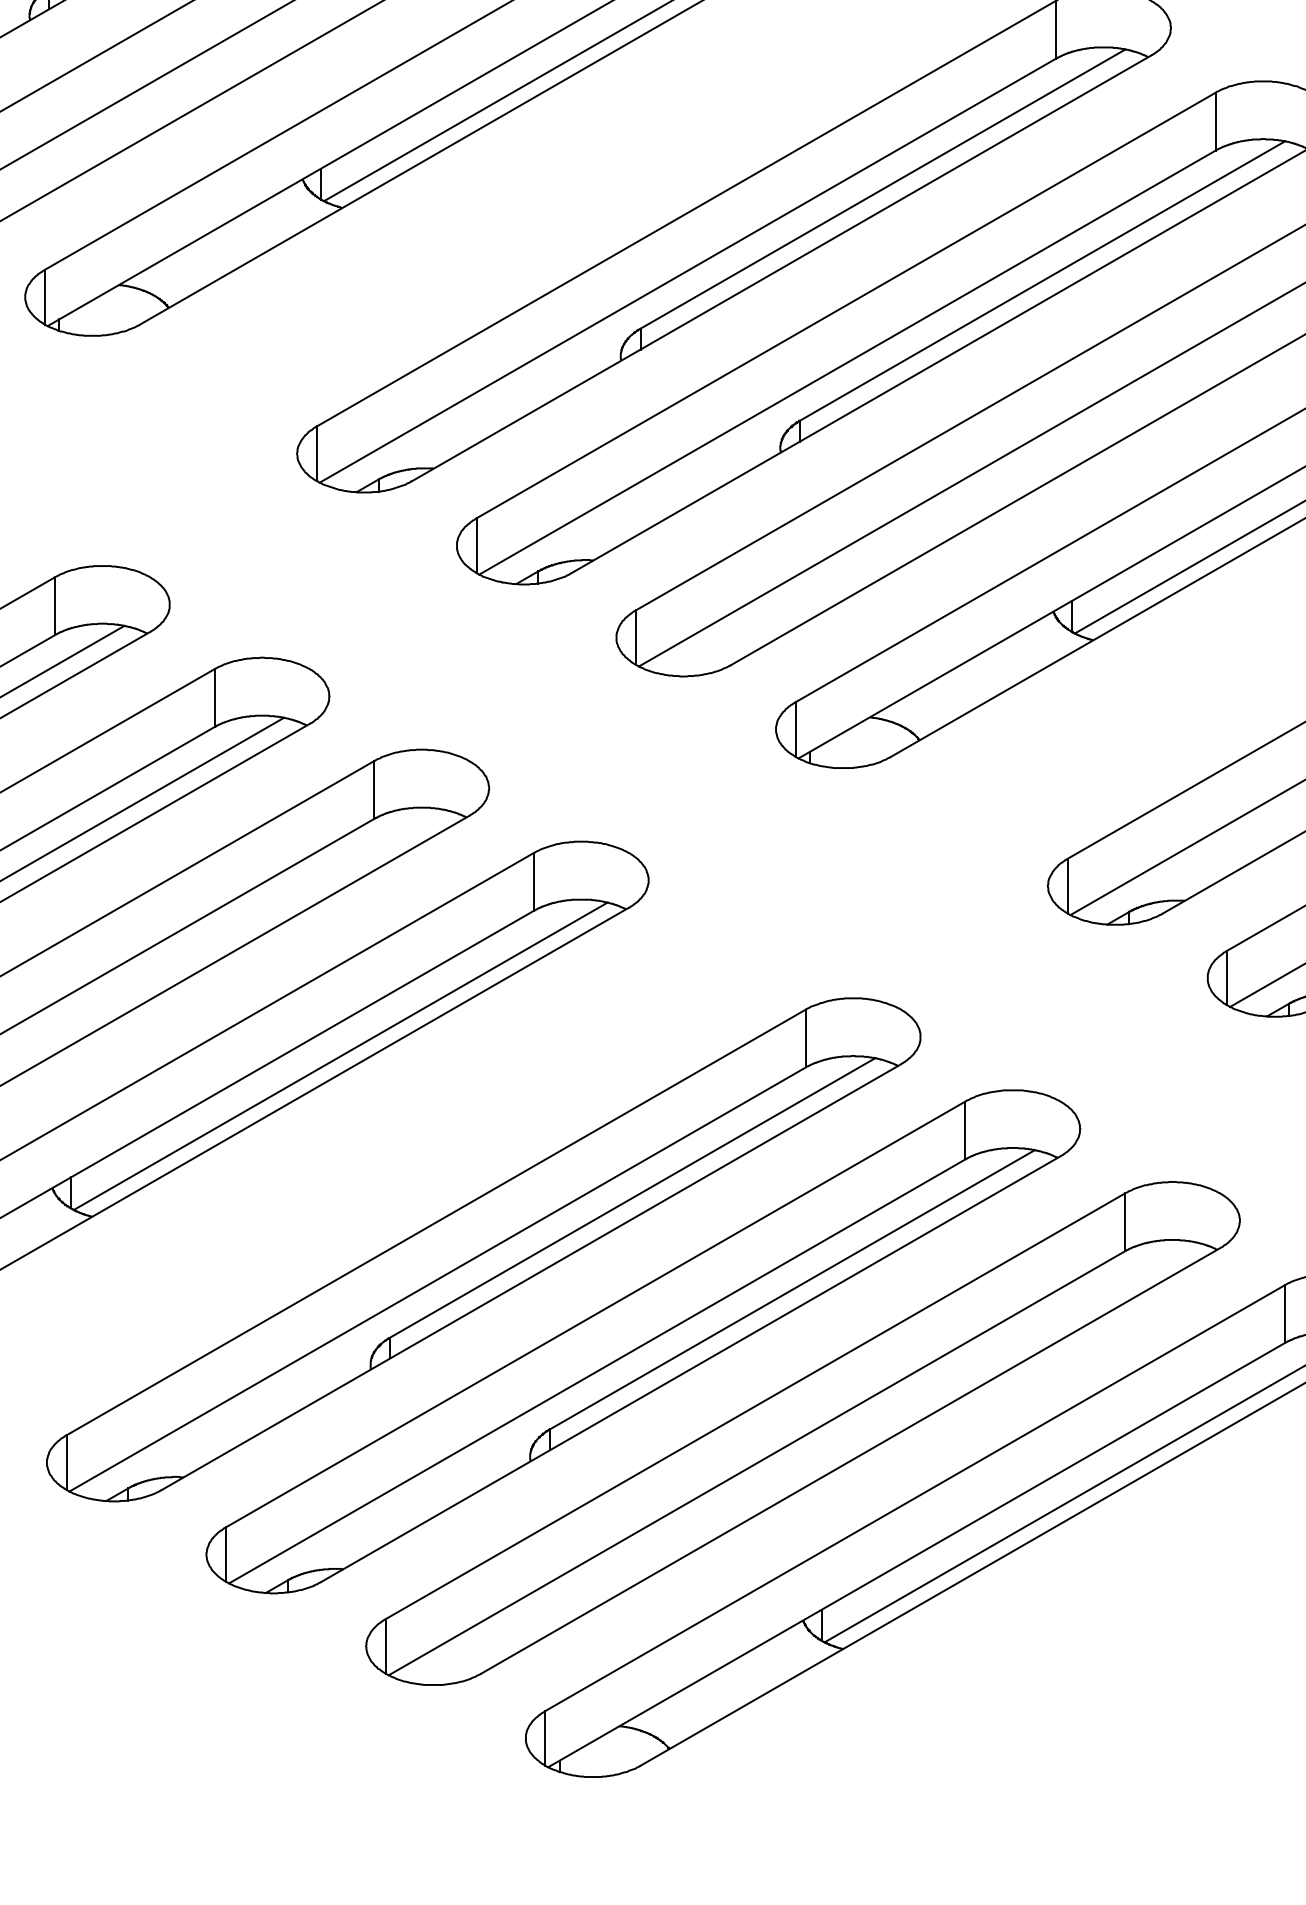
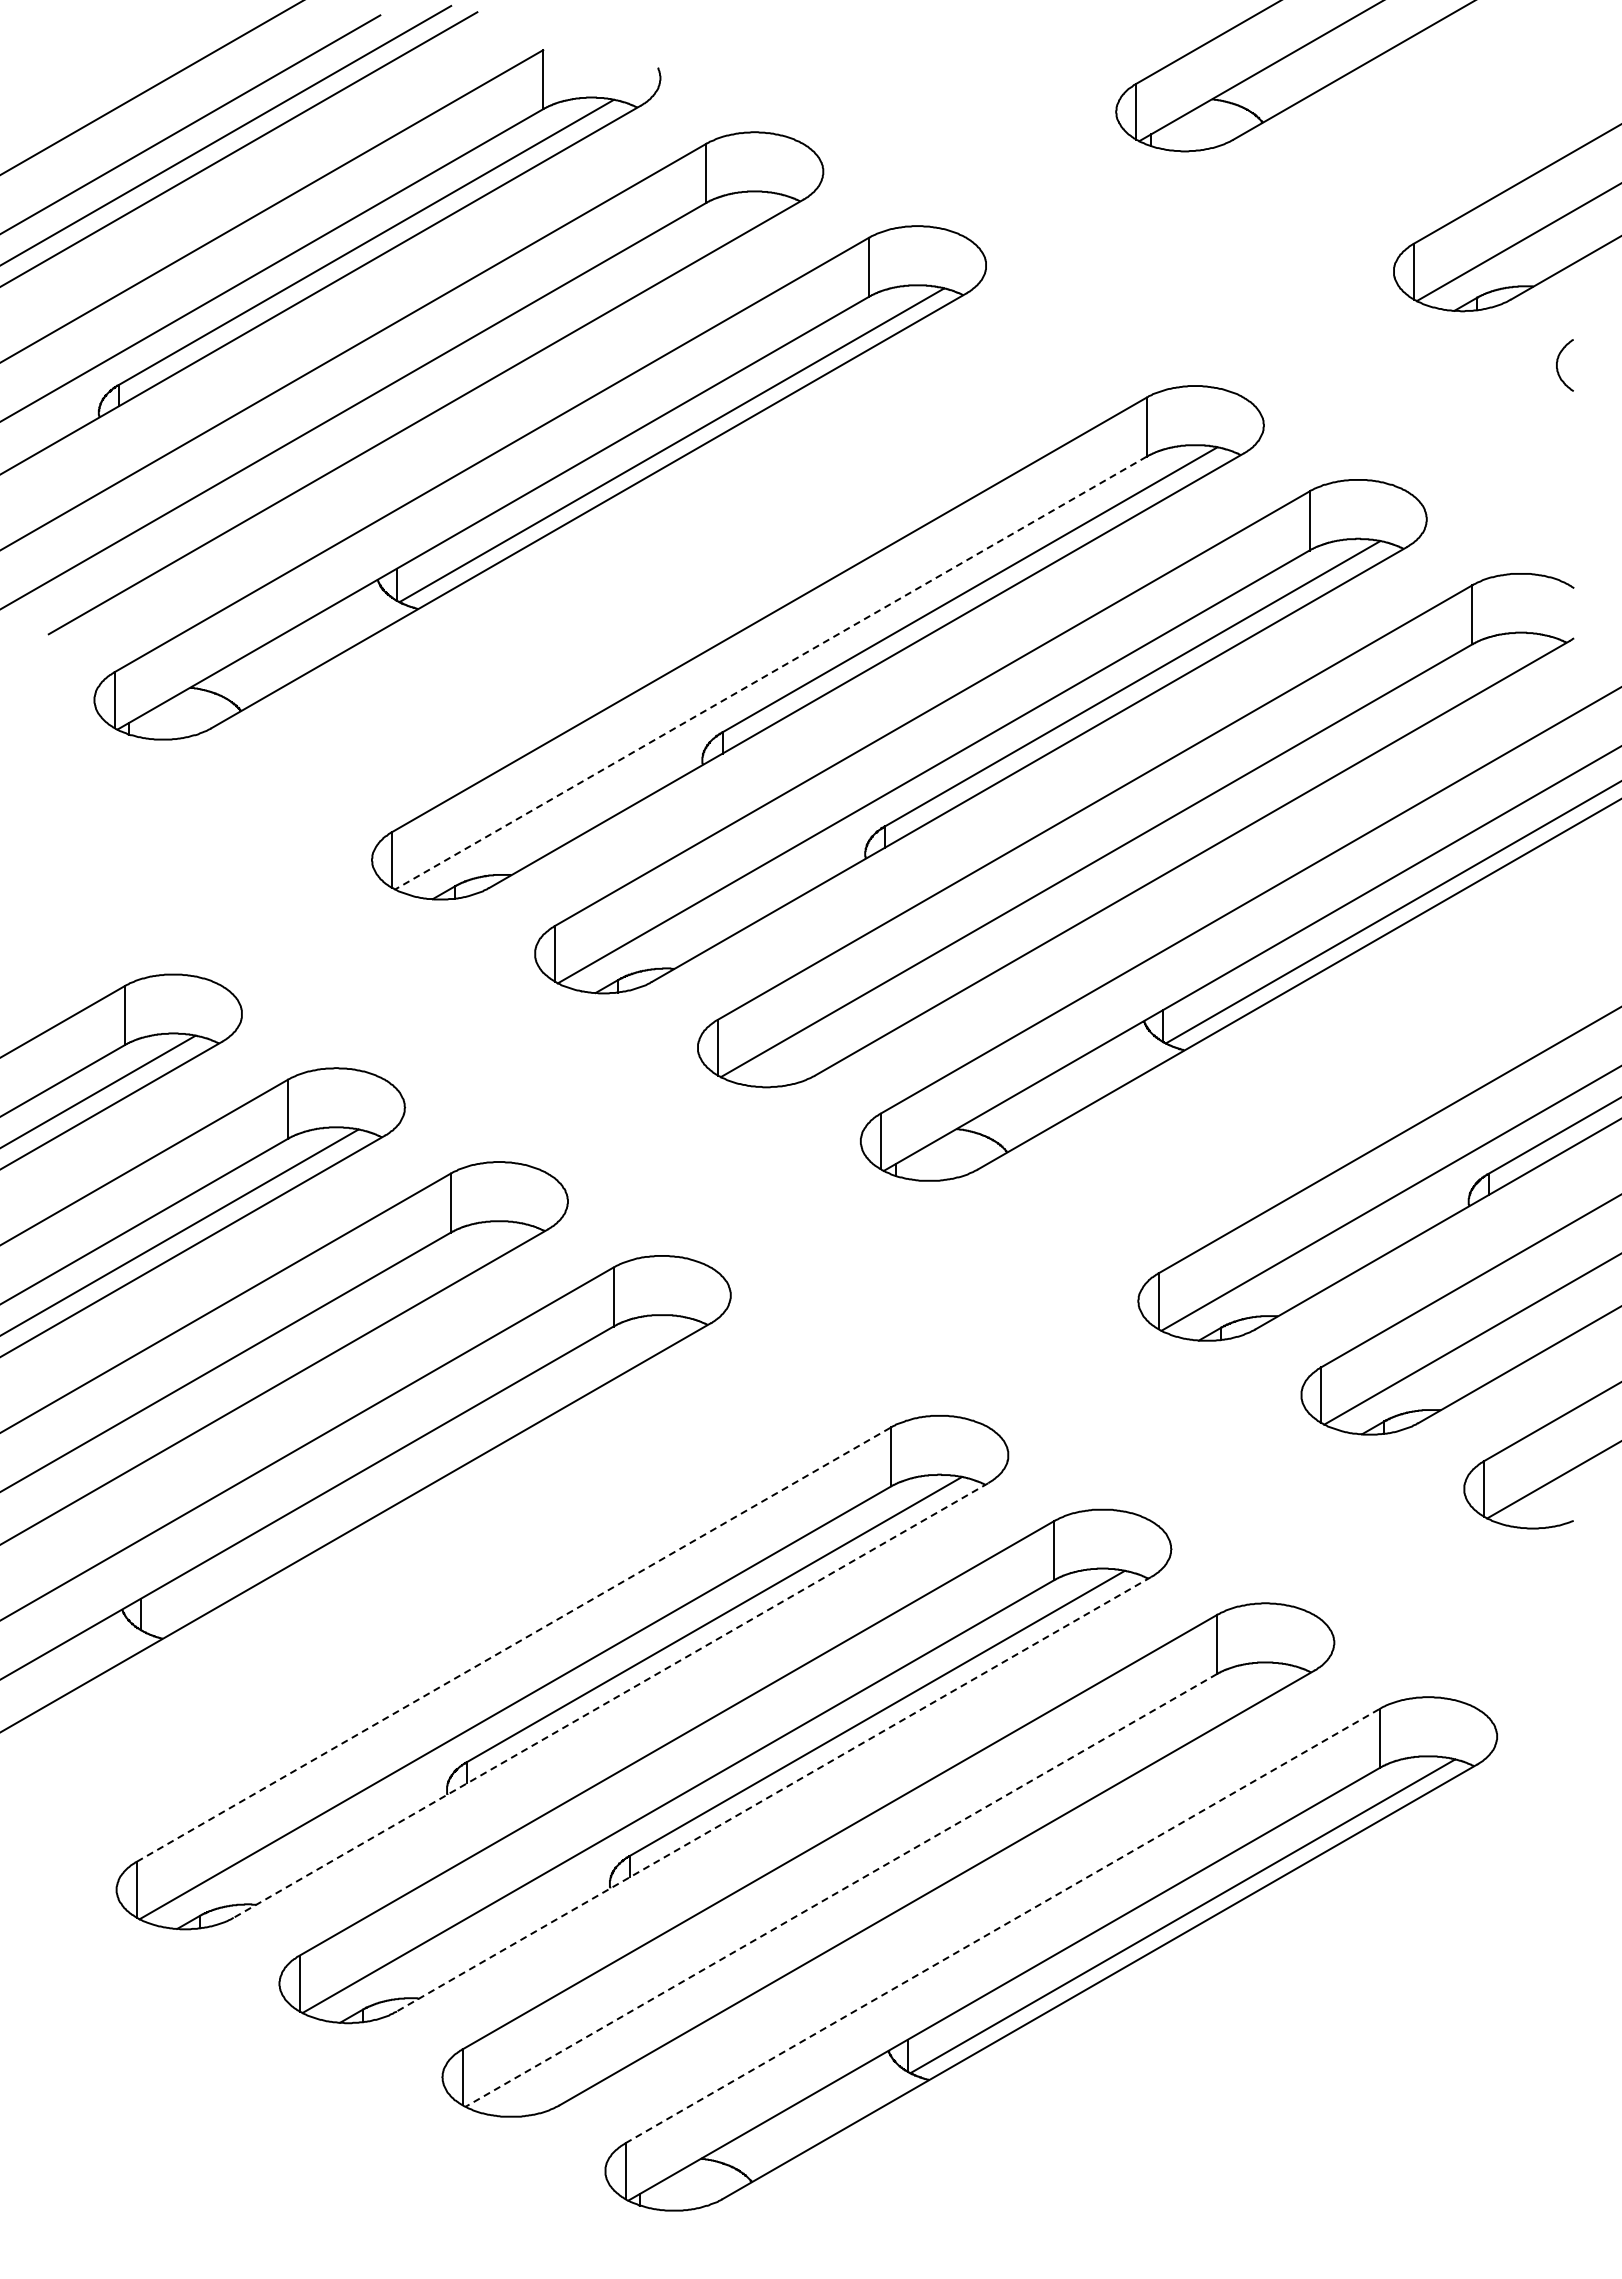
line: (687, 271) -> (770, 673), solid -> dashed
line: (340, 1055) -> (416, 1474), removed
line: (436, 1222) -> (514, 1644), solid -> dashed
line: (530, 1277) -> (610, 1700), solid -> dashed
line: (690, 1369) -> (773, 1794), solid -> dashed
line: (757, 1463) -> (841, 1890), solid -> dashed
line: (915, 1497) -> (1003, 1925), solid -> dashed

